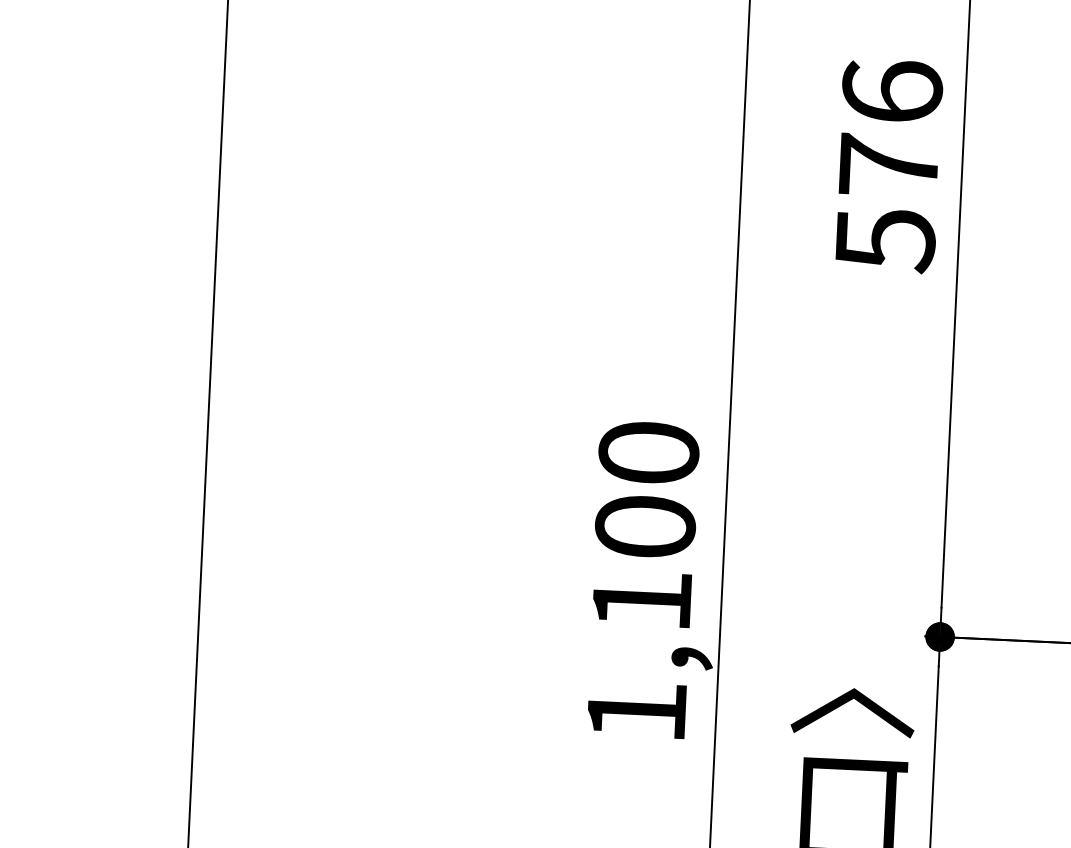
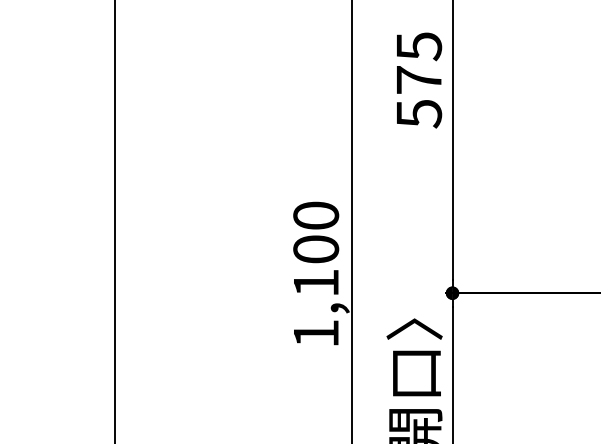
text: (893, 92) -> (419, 46), 576 -> 575

